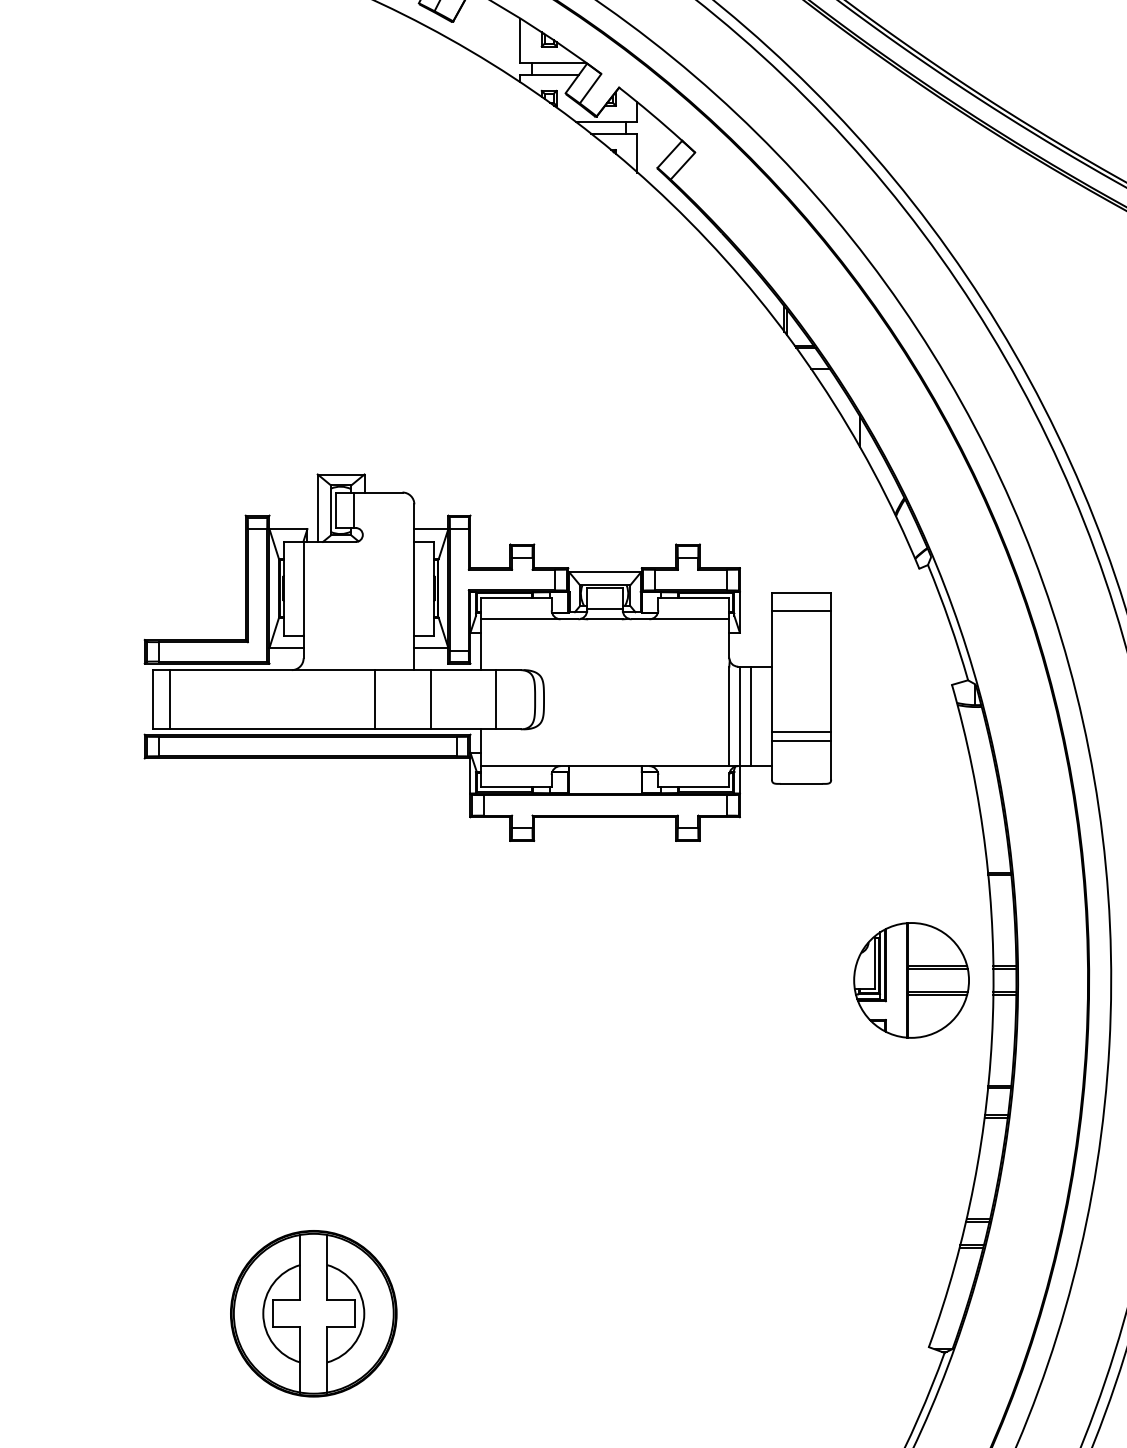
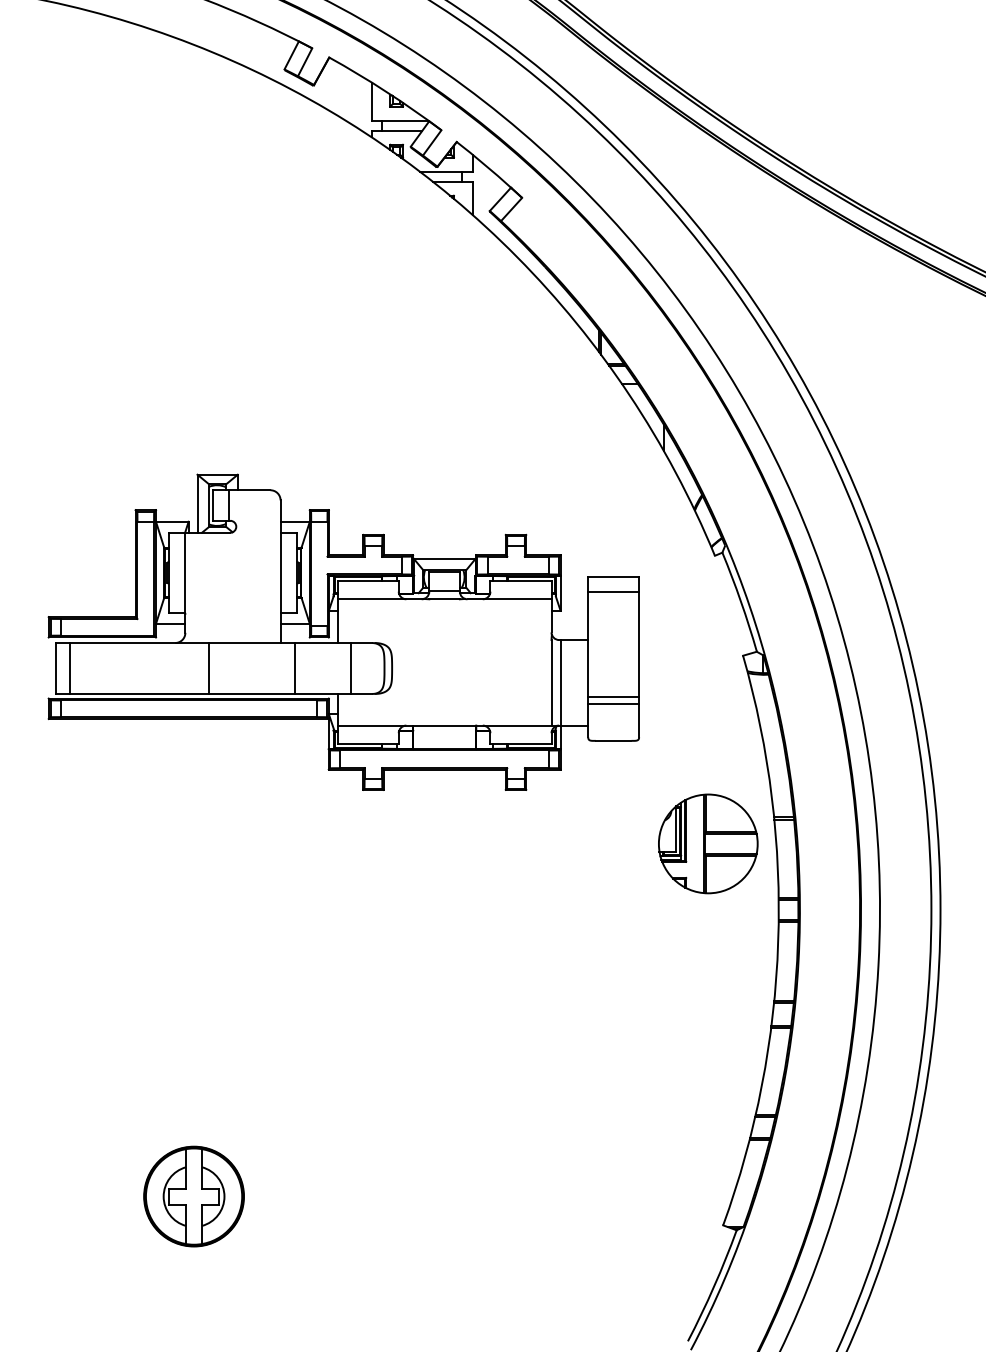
line: (374, 699) -> (208, 668), moved
line: (750, 716) -> (569, 682), removed
part: (911, 979) -> (708, 843), moved
part: (313, 1313) -> (193, 1196), size x0.7

